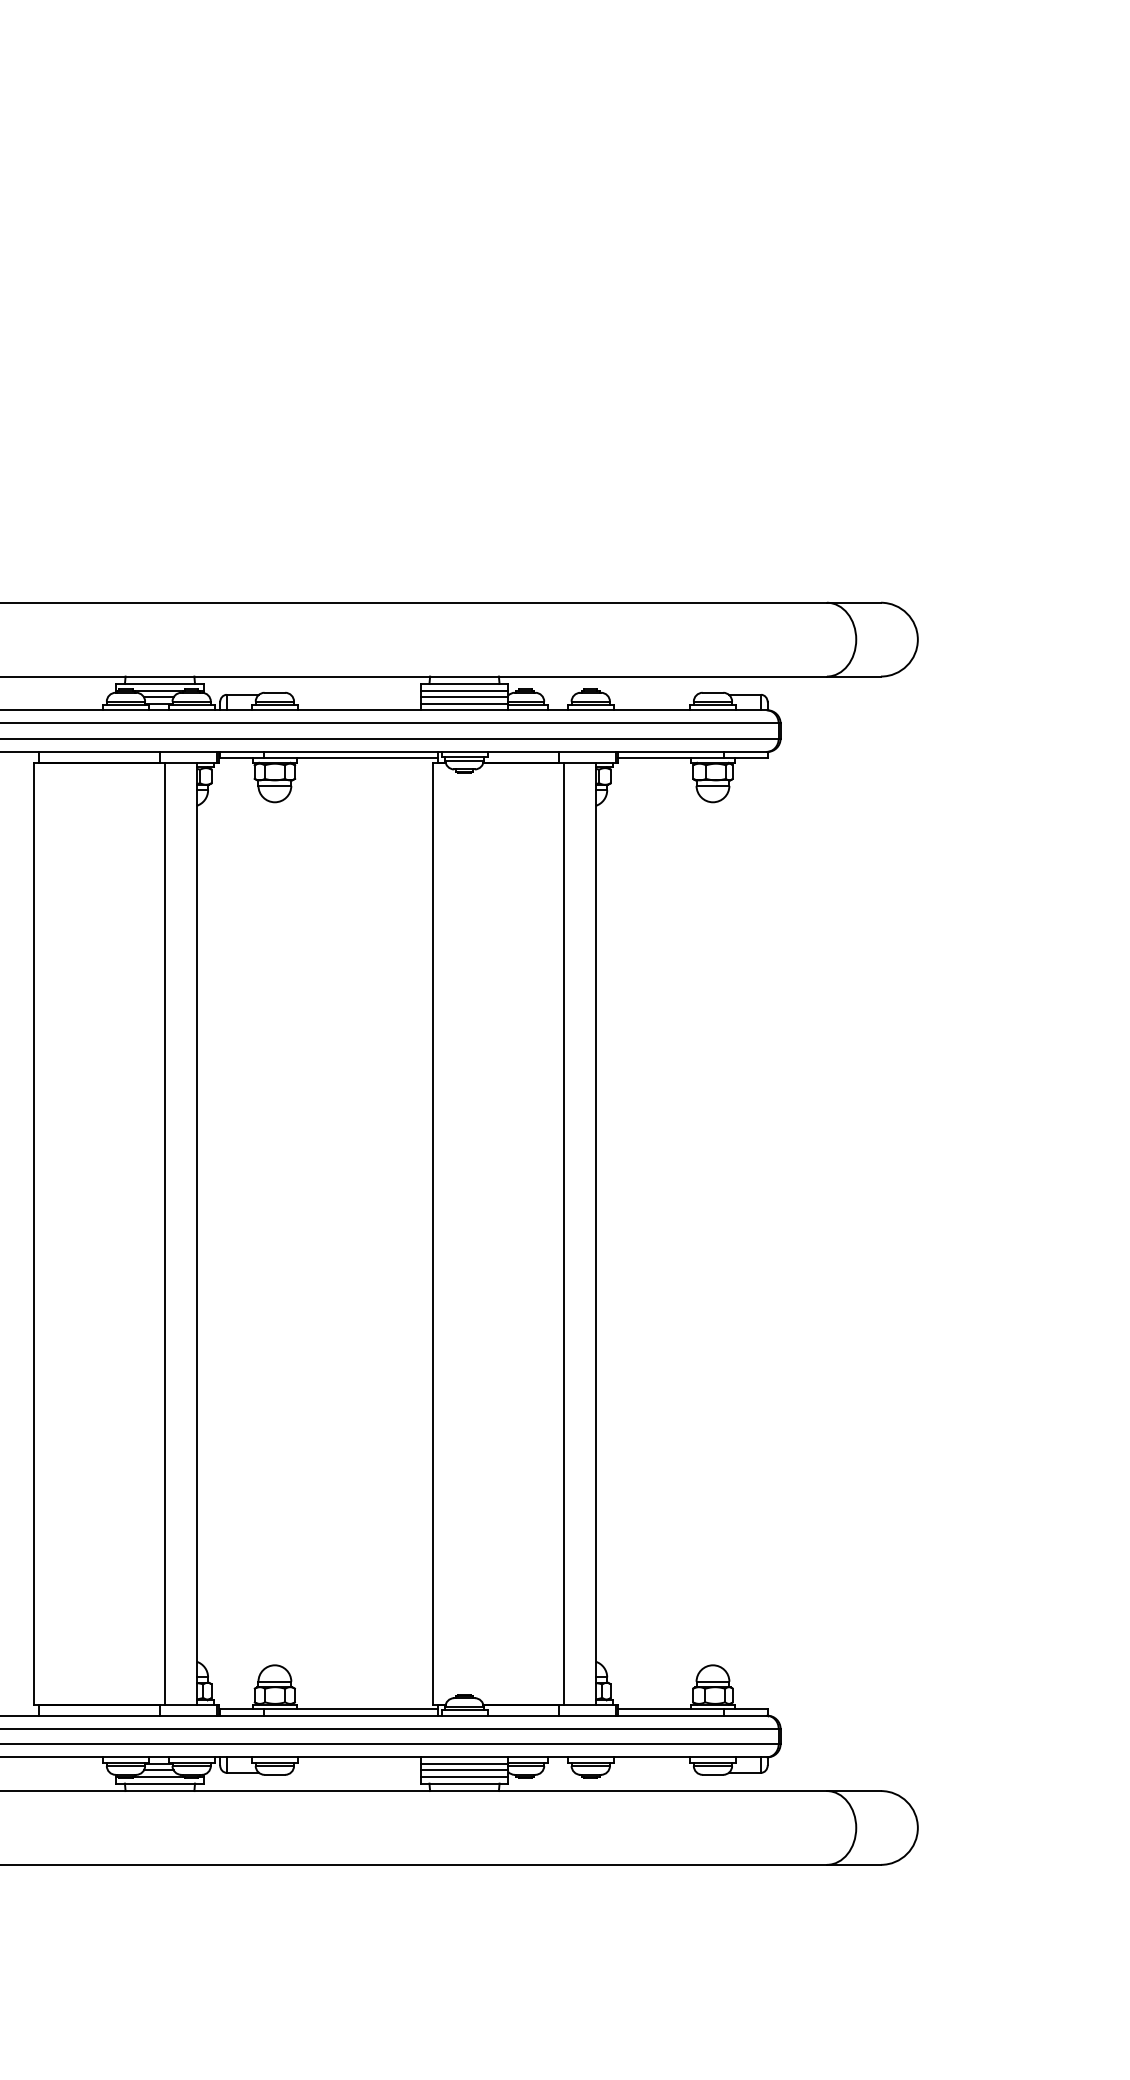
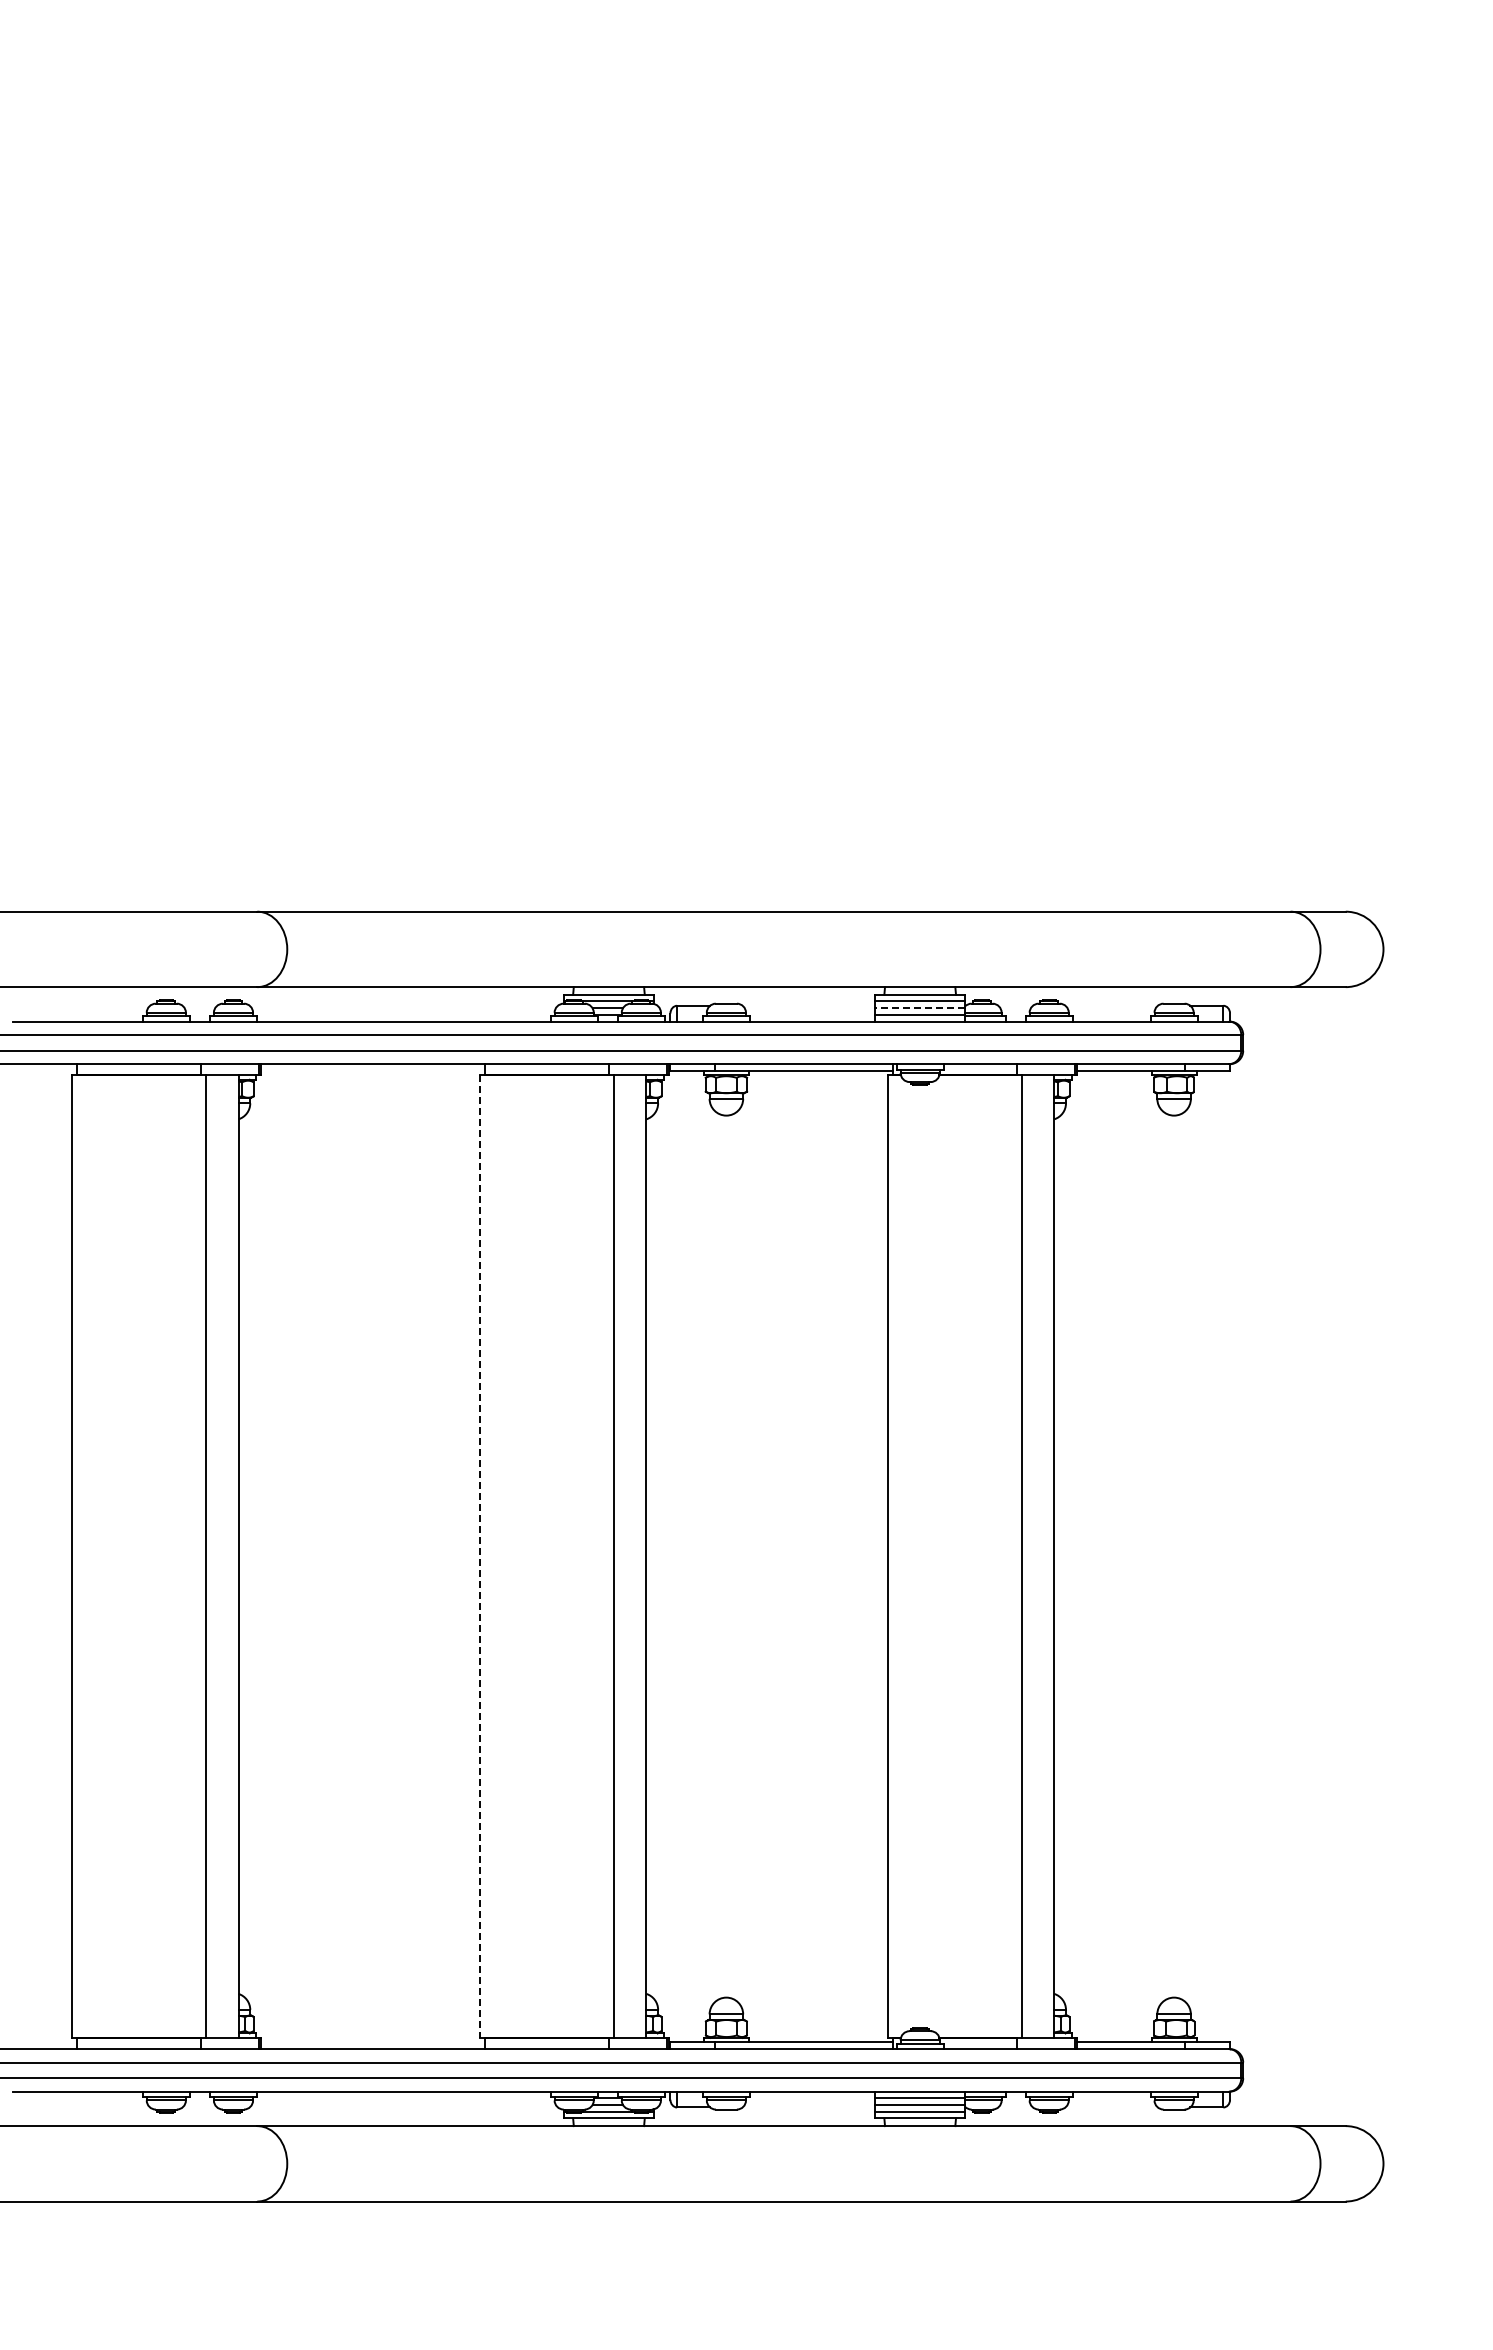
line: (464, 697) -> (920, 1008), solid -> dashed
line: (33, 1234) -> (479, 1557), solid -> dashed

